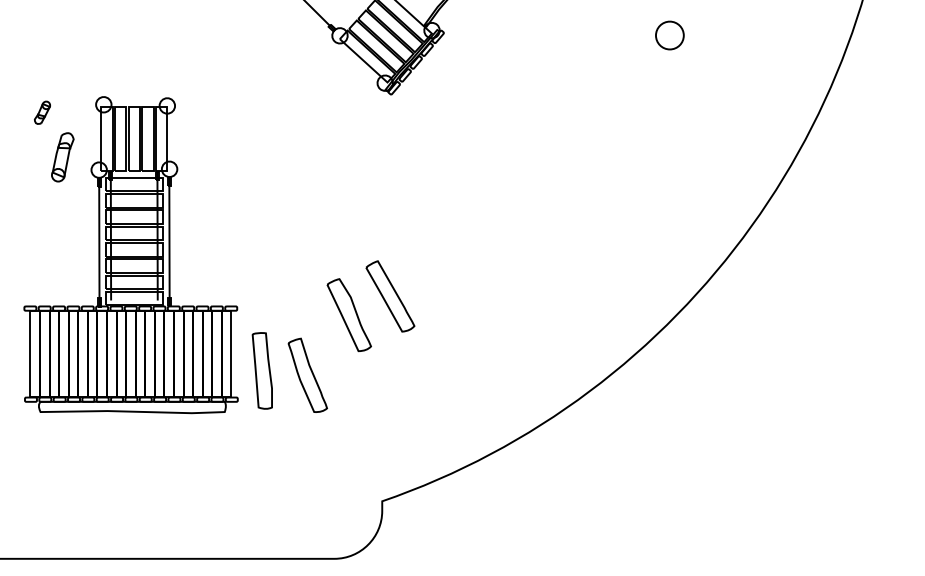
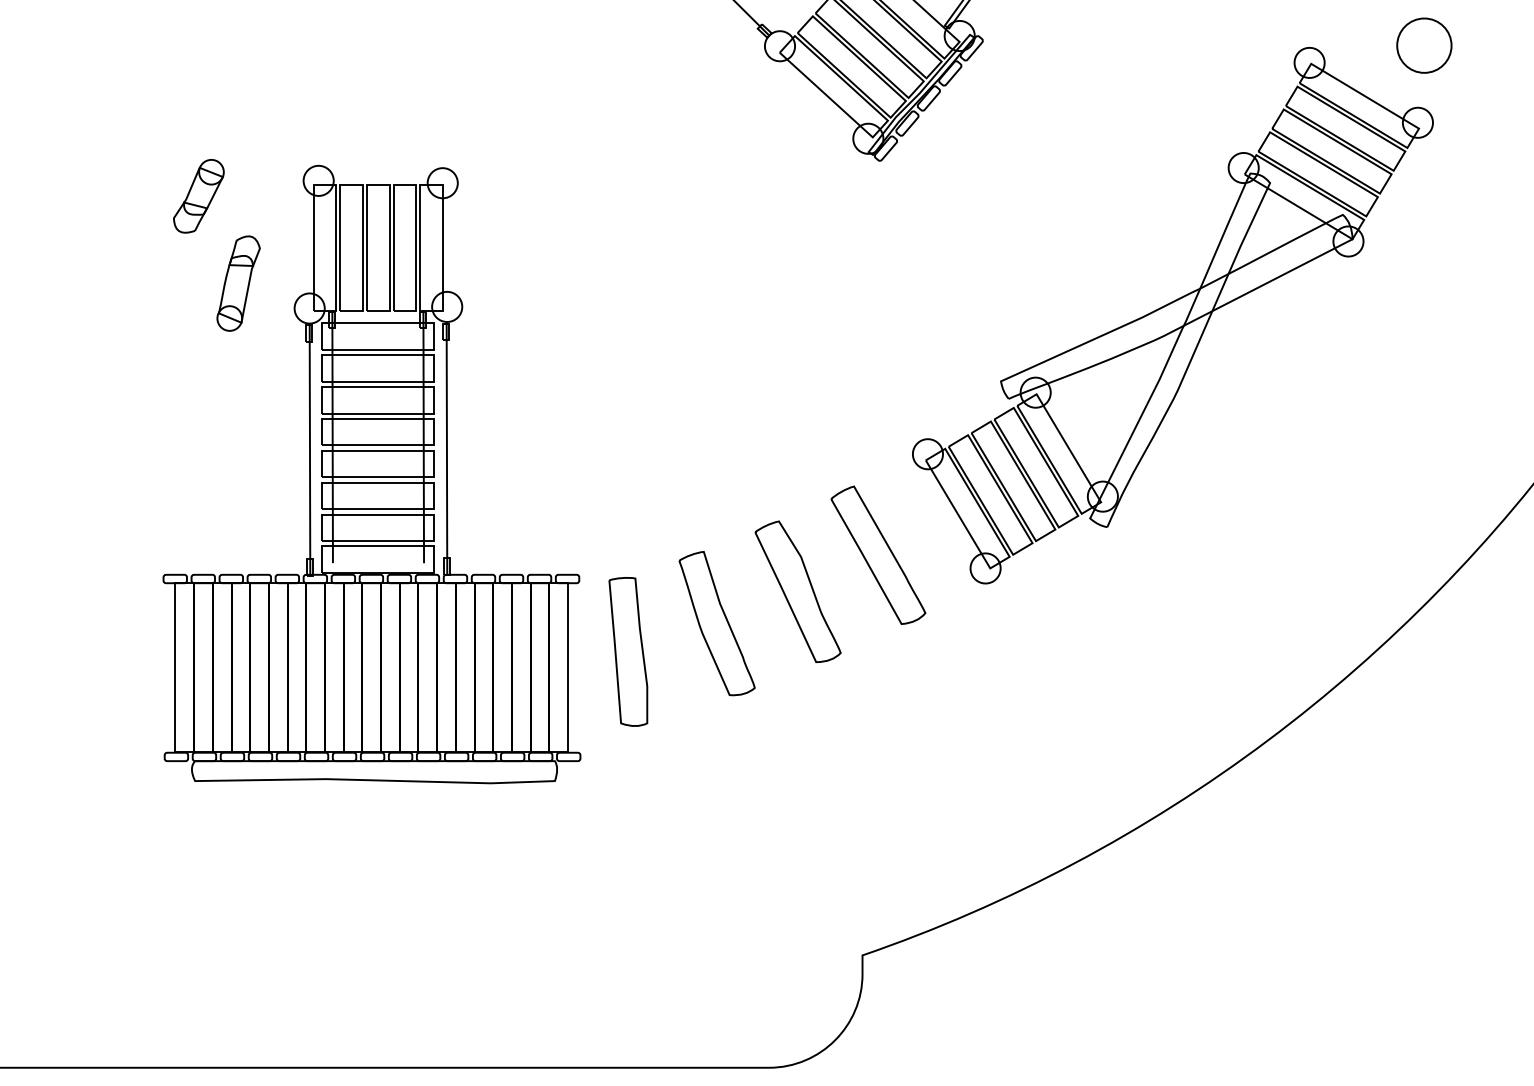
part: (42, 112) -> (198, 195), size x1.67
part: (541, 173) -> (1173, 315), added
part: (261, 370) -> (626, 651), moved
part: (307, 374) -> (716, 621), moved

